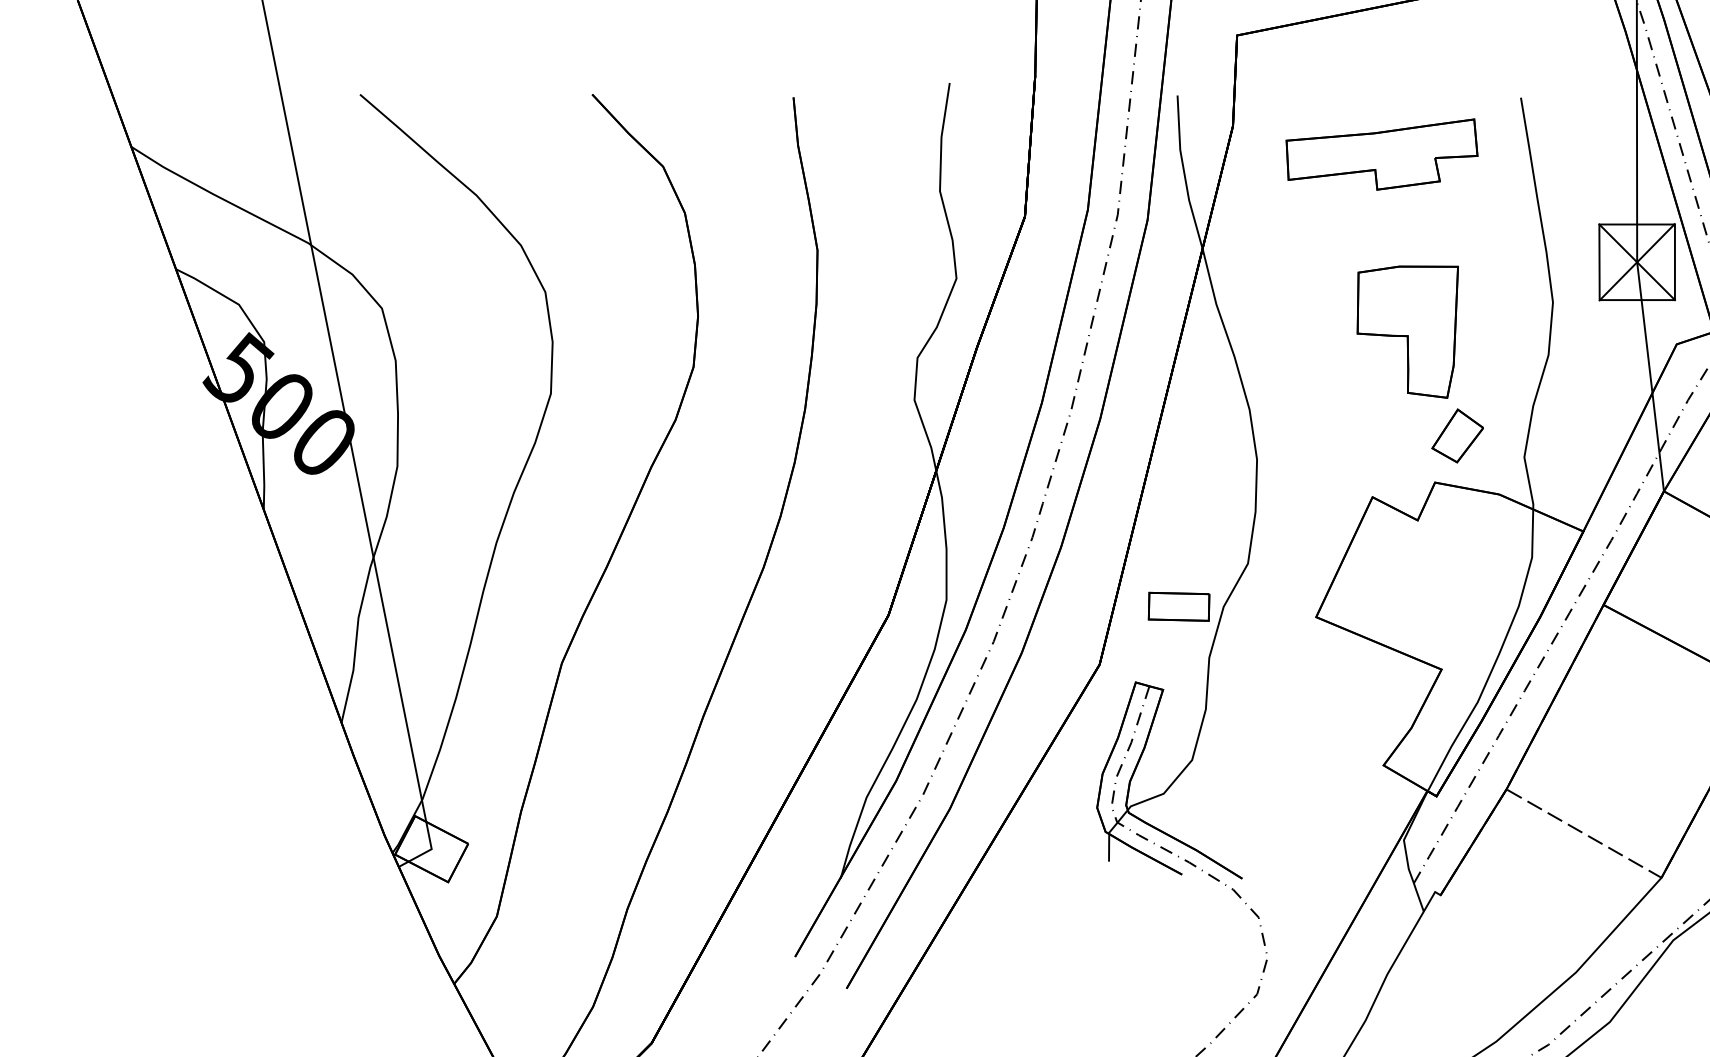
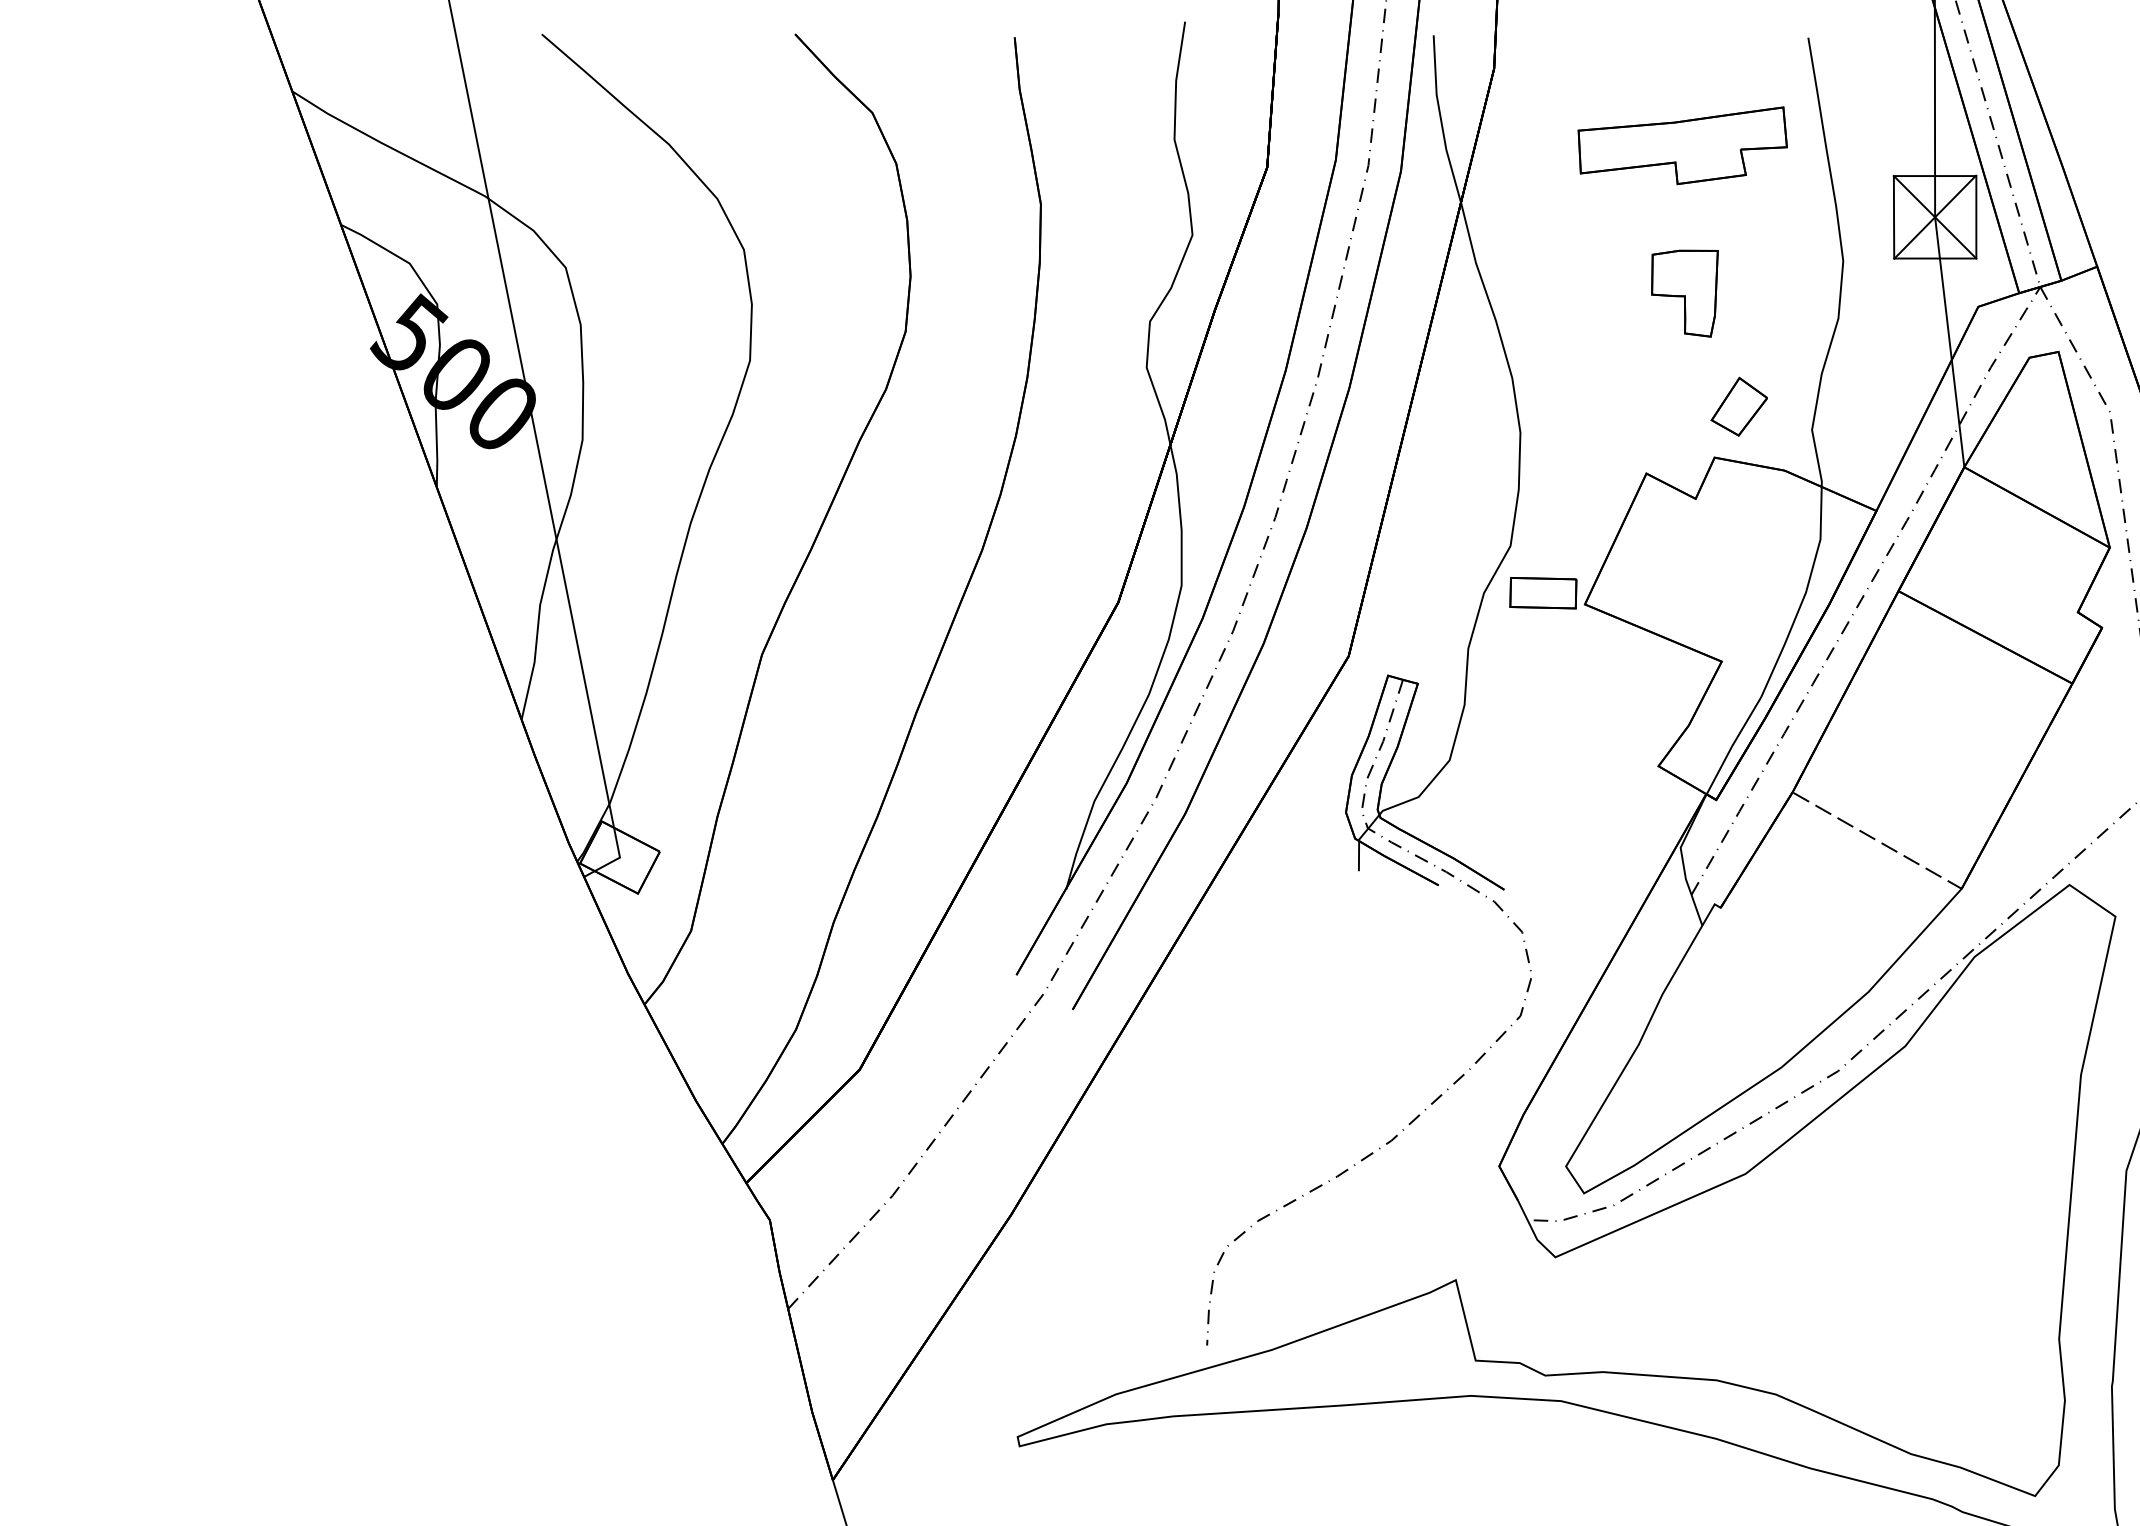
part: (1381, 154) -> (1682, 145), moved
part: (1407, 332) -> (1684, 293), size x0.6
part: (1179, 607) -> (1543, 593), moved

